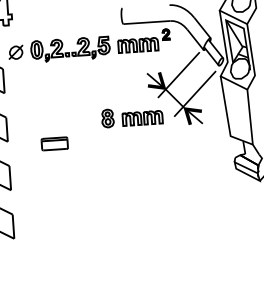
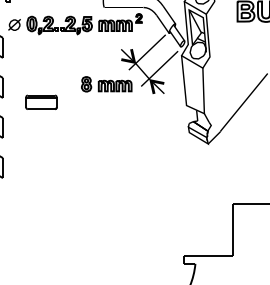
part: (54, 142) -> (41, 101), size x1.43

